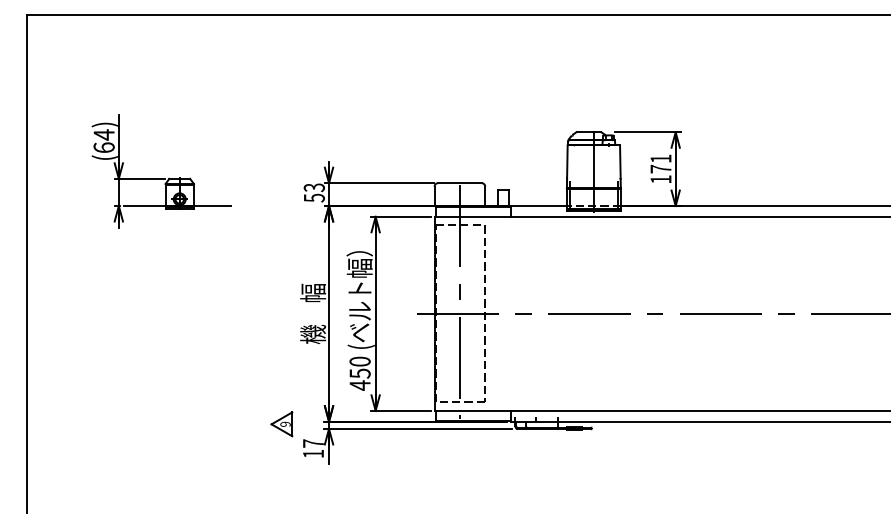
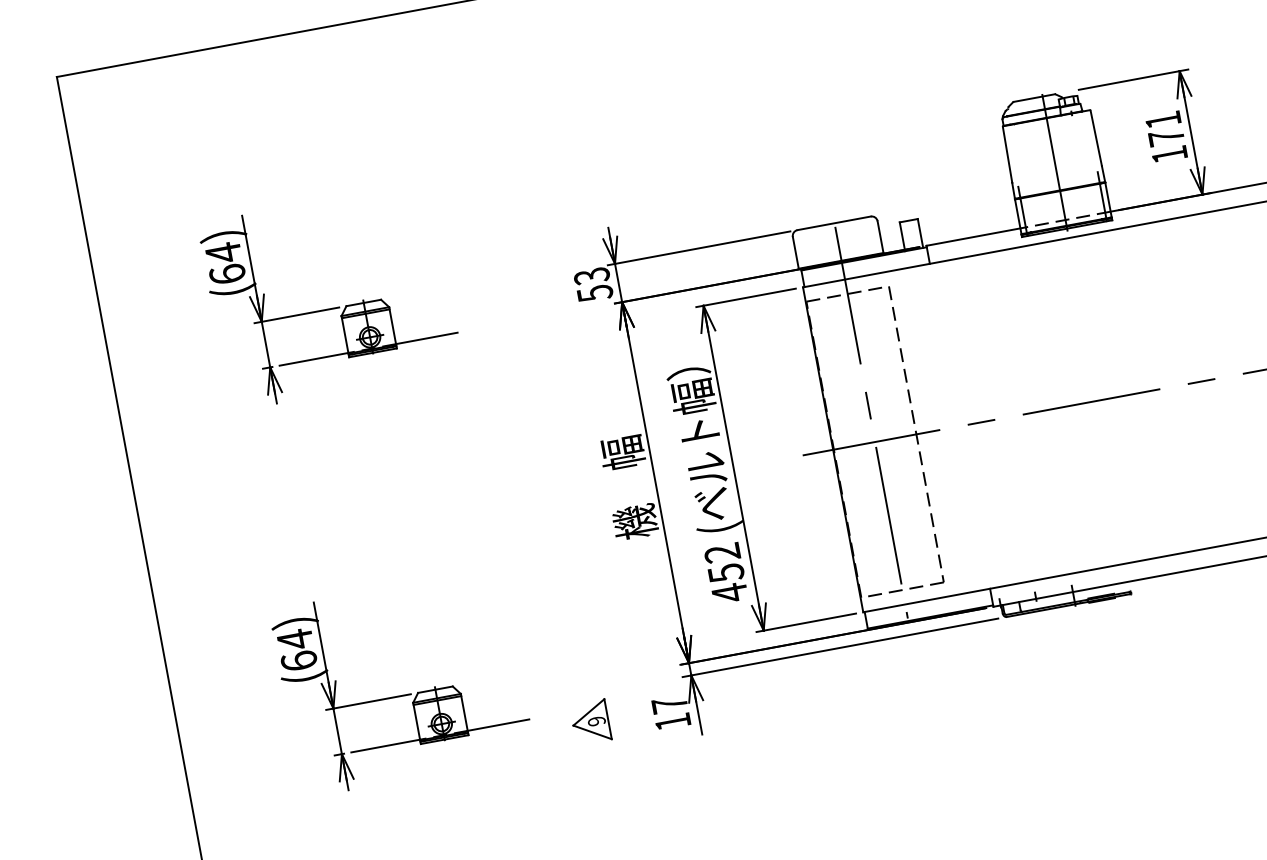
text: (359, 361) -> (721, 553), 450 -> 452
part: (161, 409) -> (404, 694), added
part: (281, 424) -> (590, 722), moved

